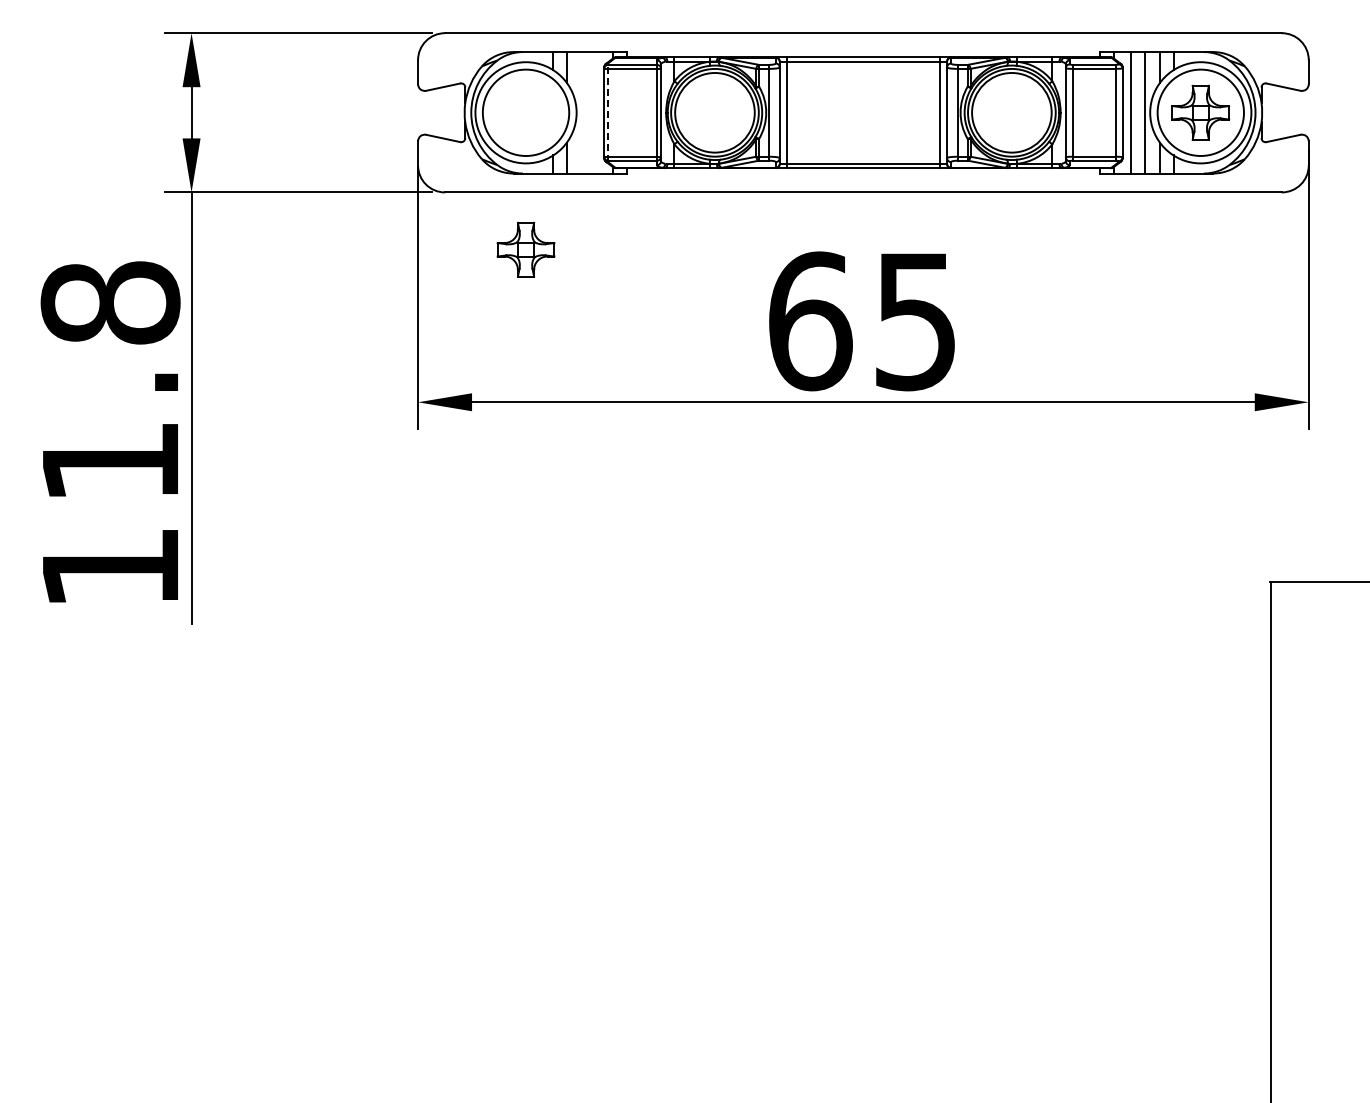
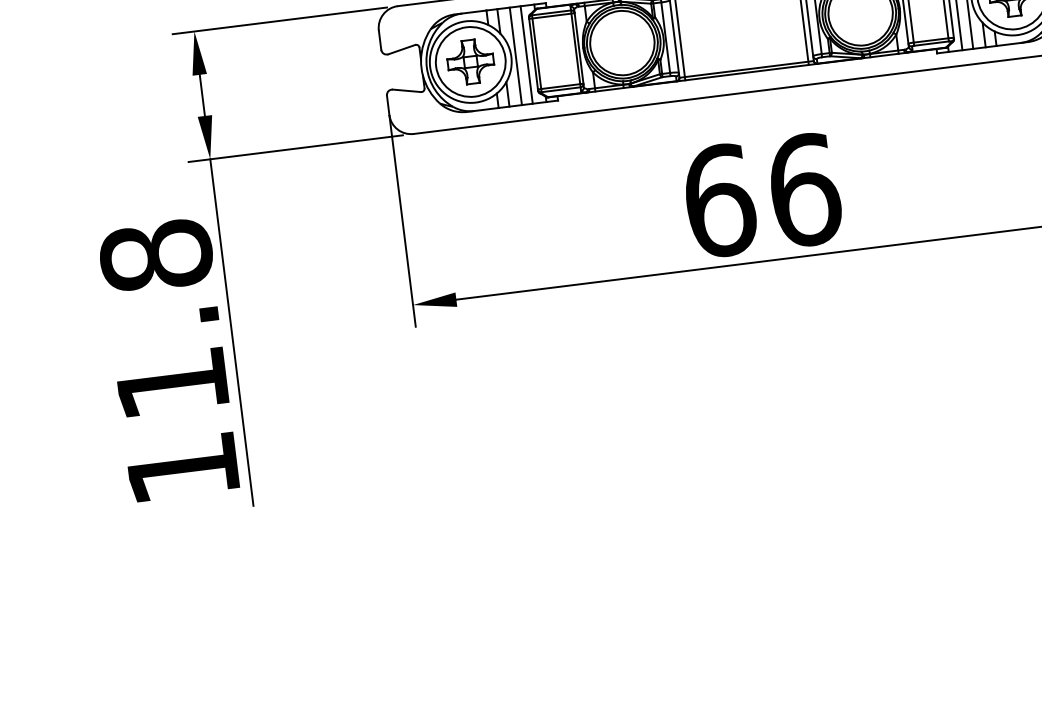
line: (582, 112) -> (516, 56), added
line: (595, 112) -> (526, 54), added
line: (608, 112) -> (536, 53), dashed -> solid
part: (525, 249) -> (470, 61), moved
text: (916, 321) -> (804, 190), 65 -> 66

